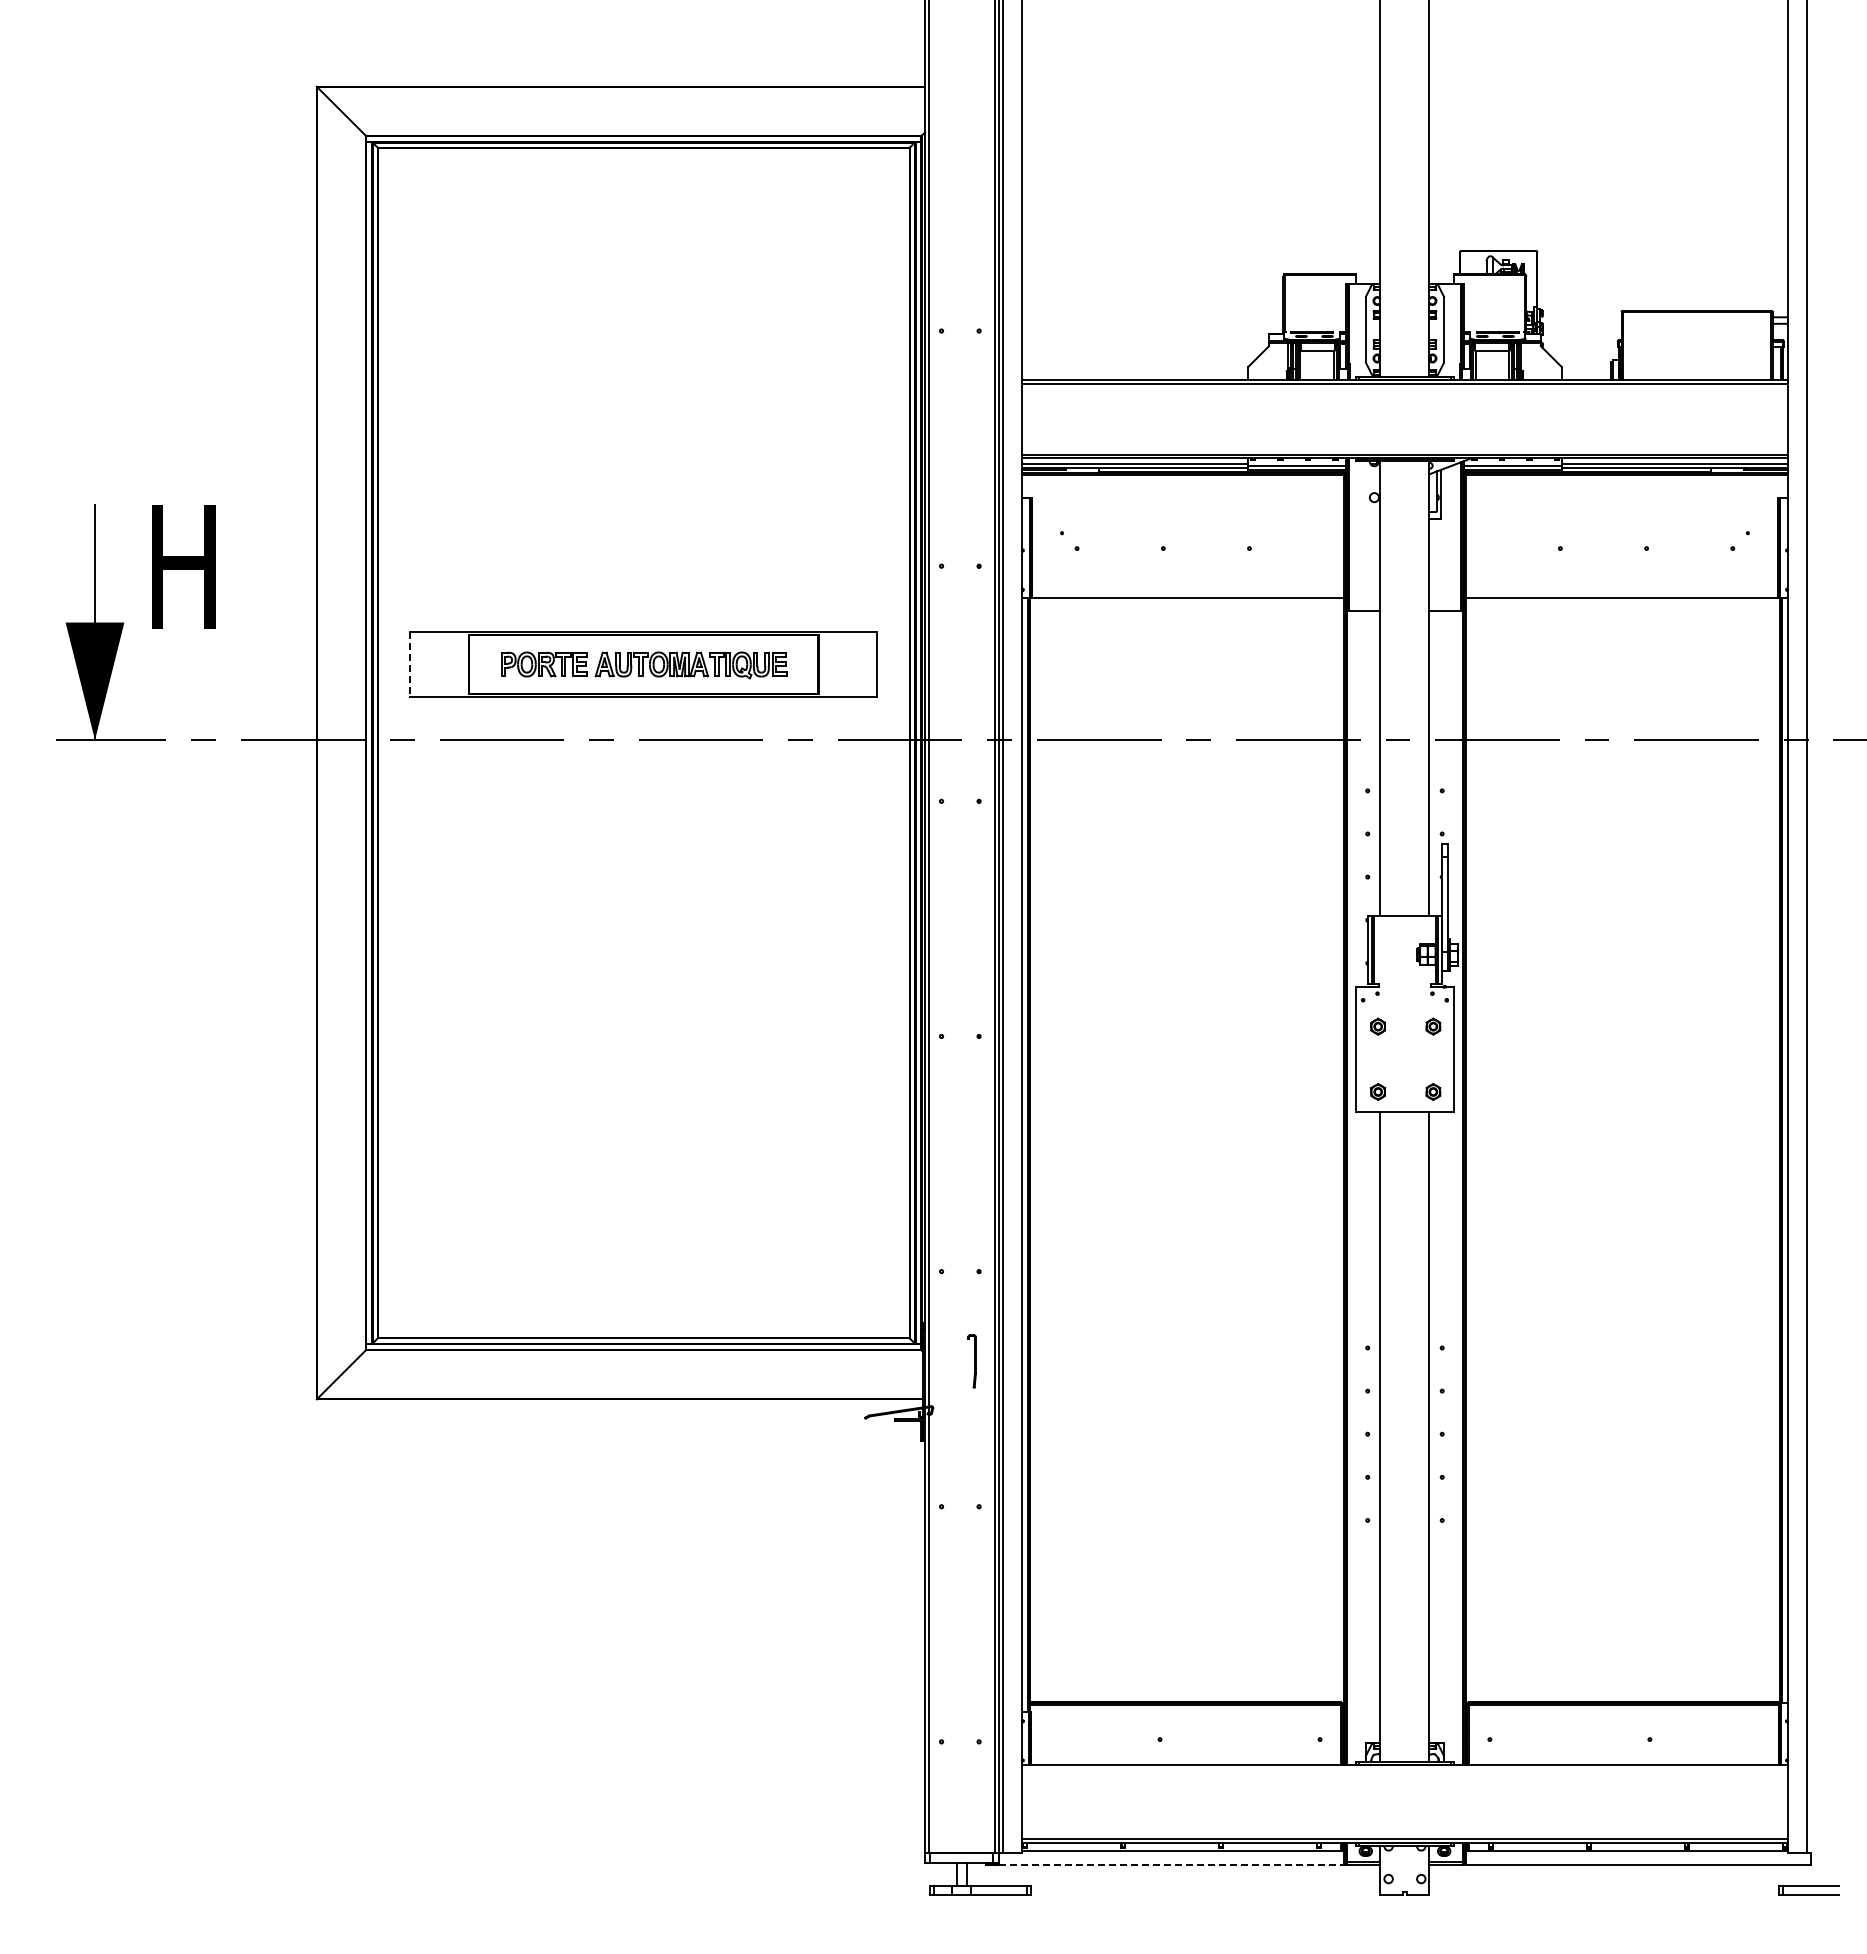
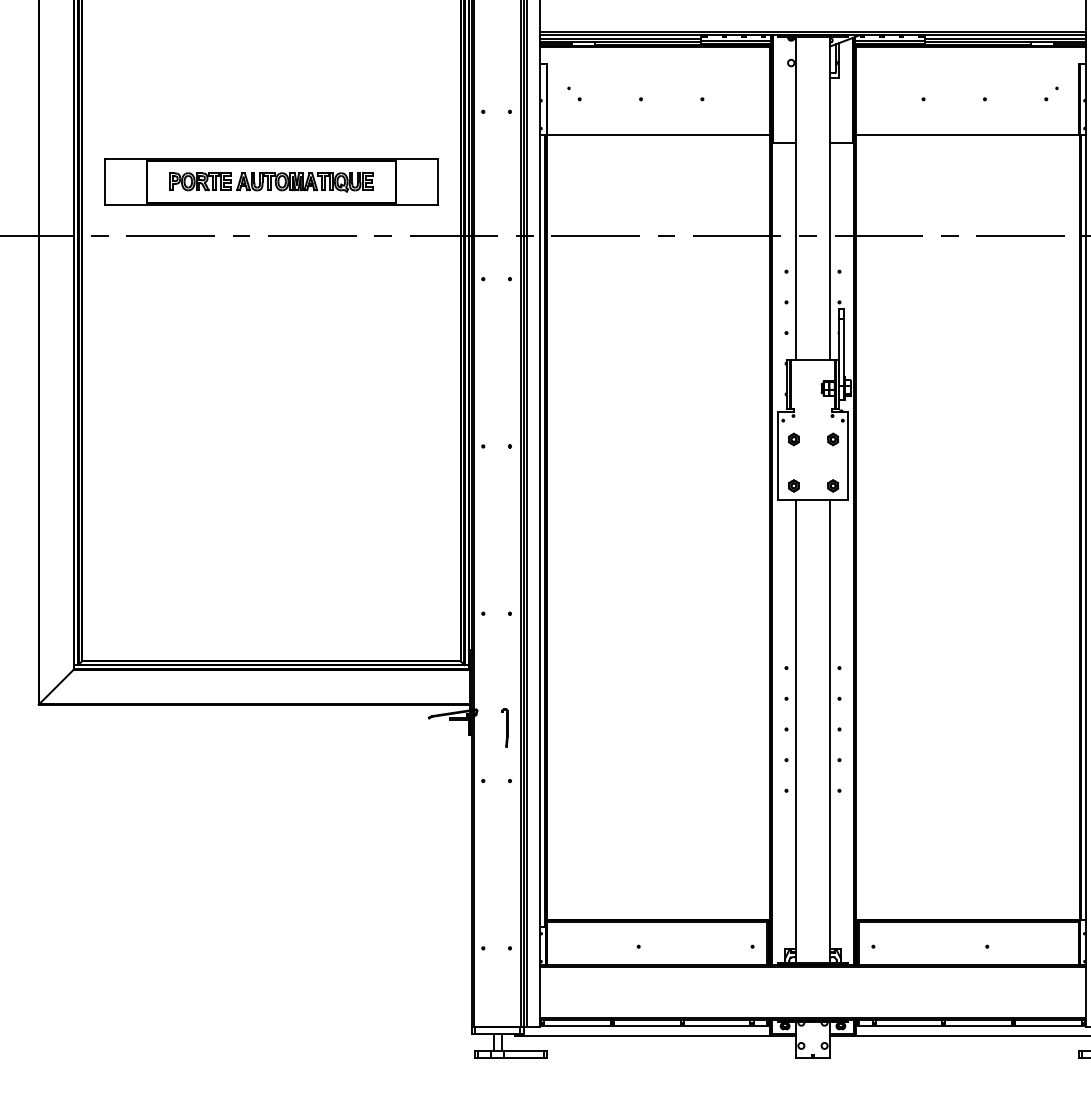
line: (410, 664) -> (105, 181), dashed -> solid
part: (971, 1361) -> (504, 728), moved
line: (1404, 1768) -> (812, 967), added
line: (1172, 1865) -> (647, 1036), dashed -> solid

